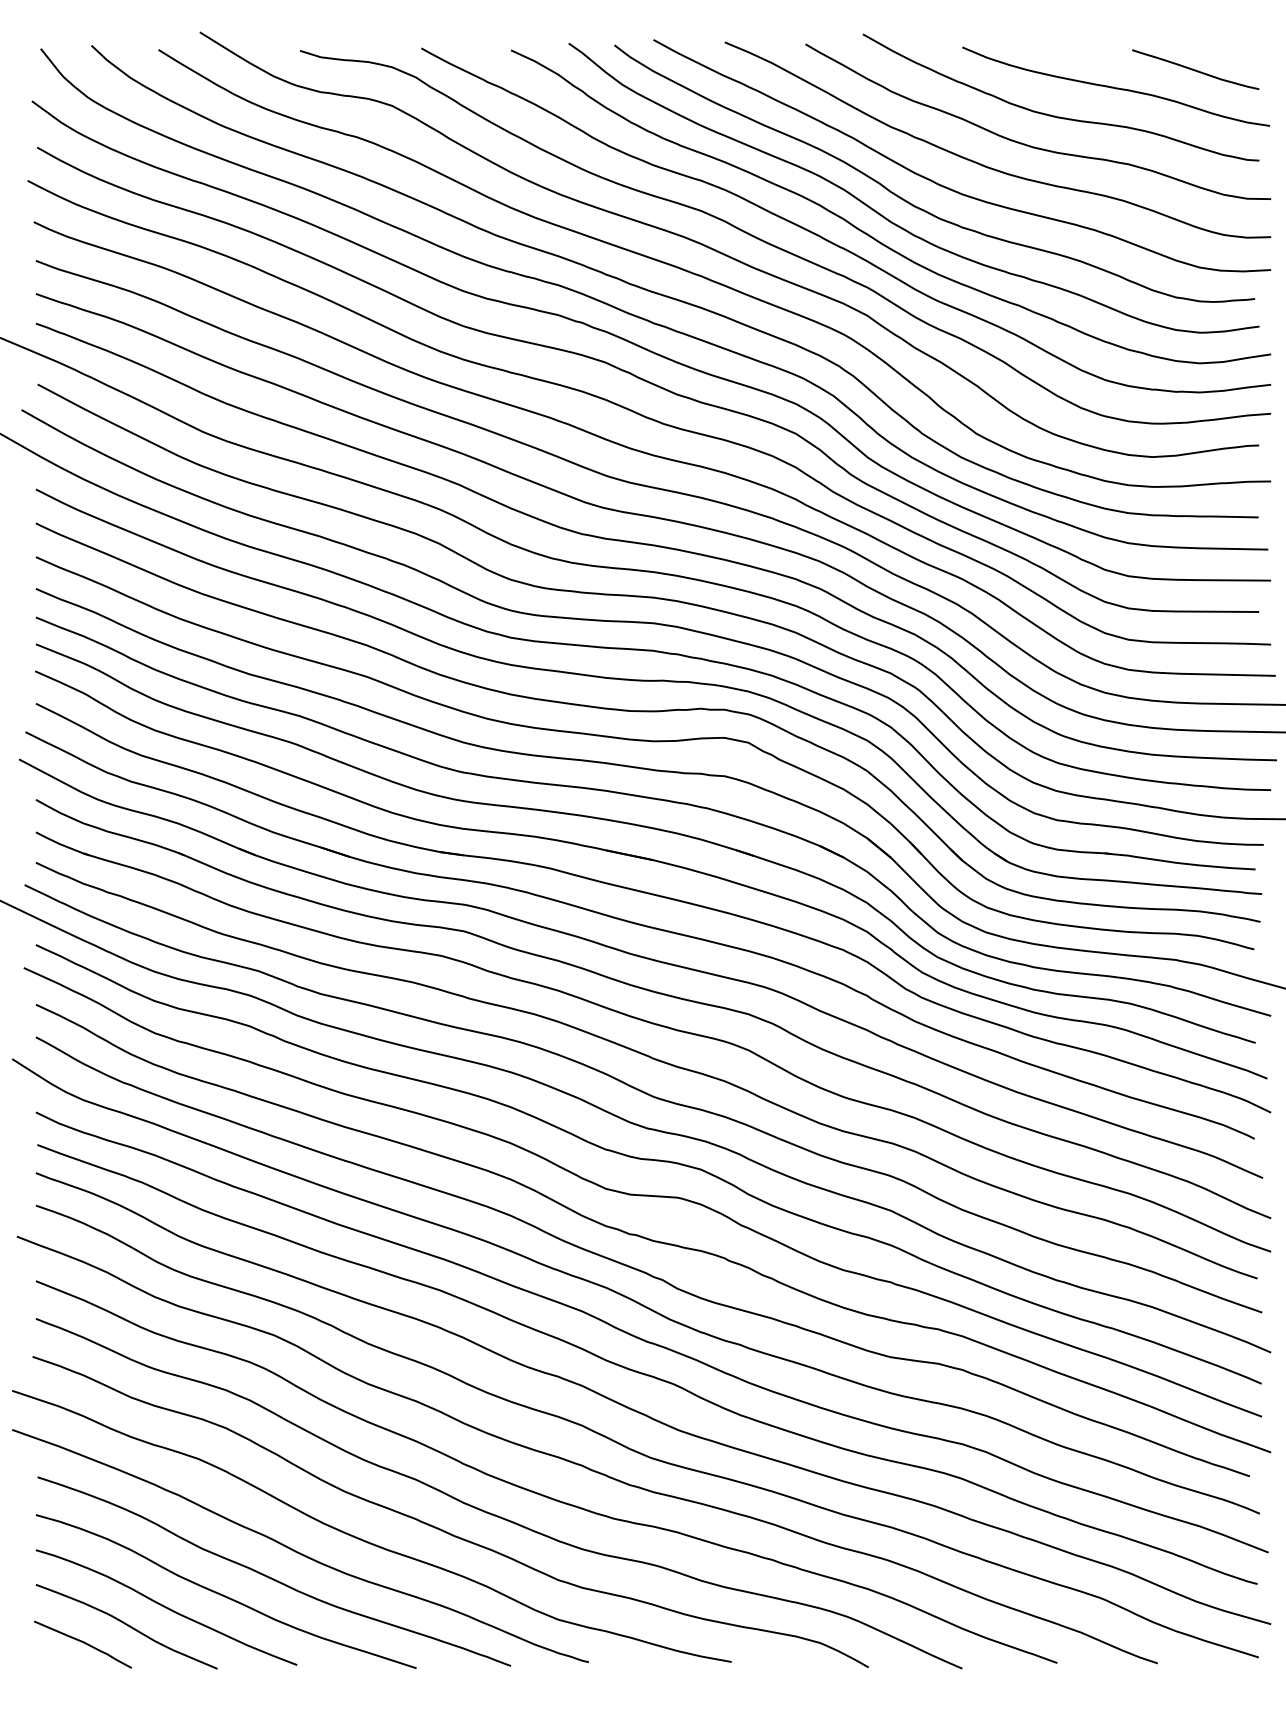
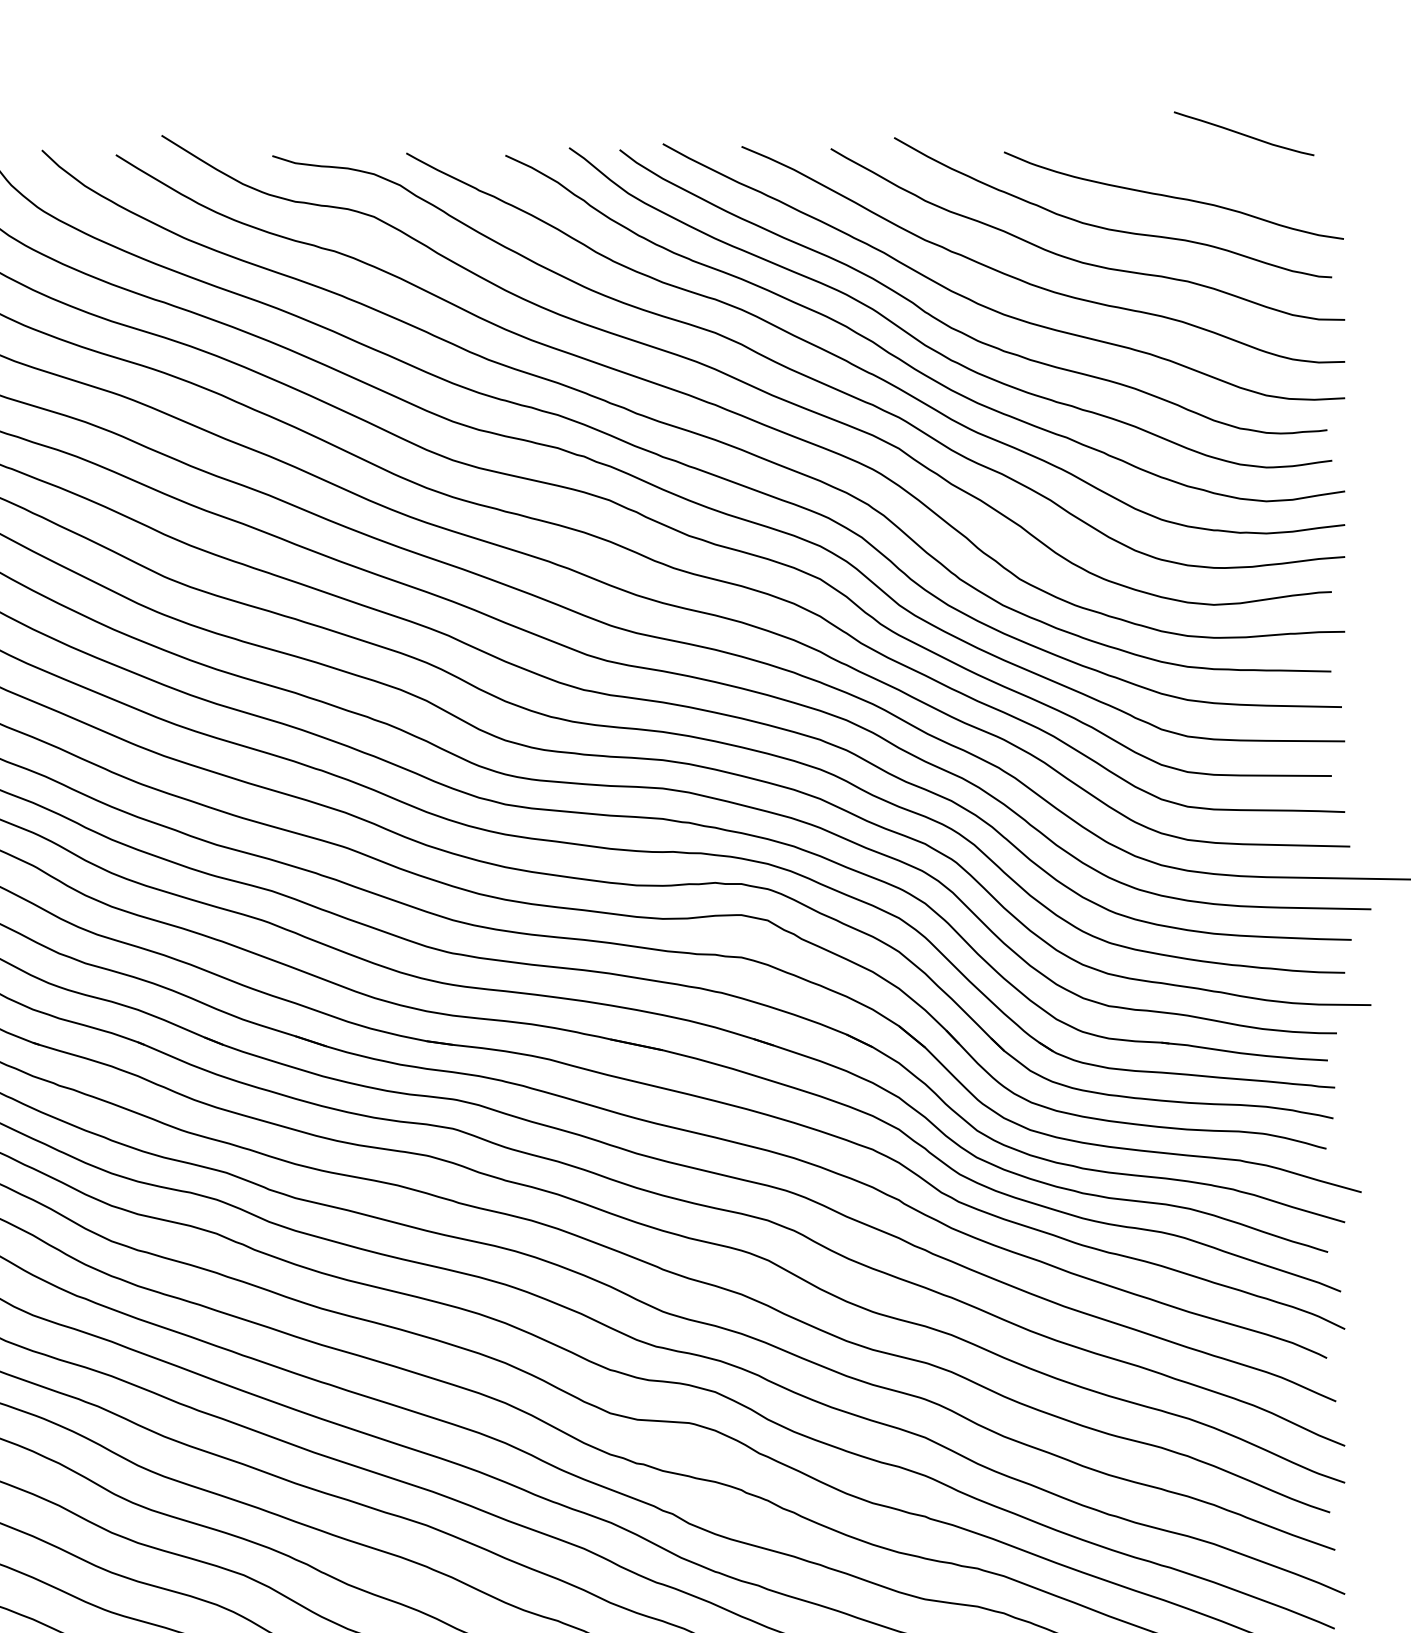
curve: (1195, 69) -> (1243, 133), moved

